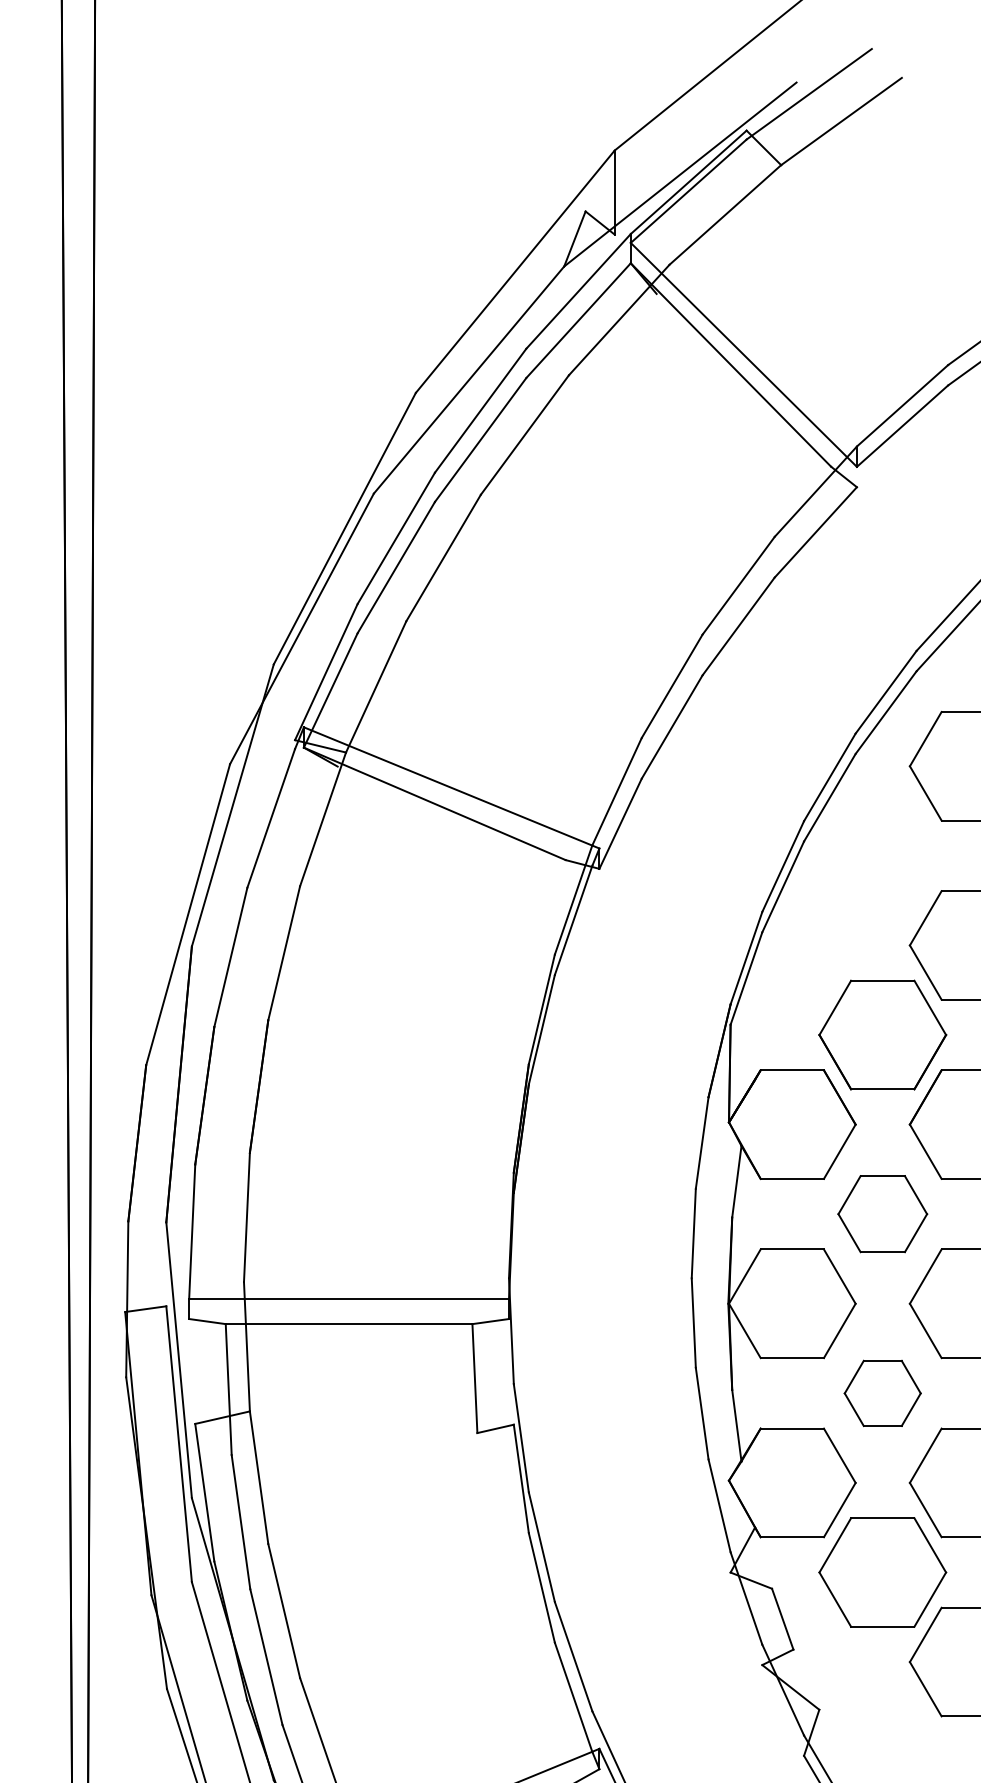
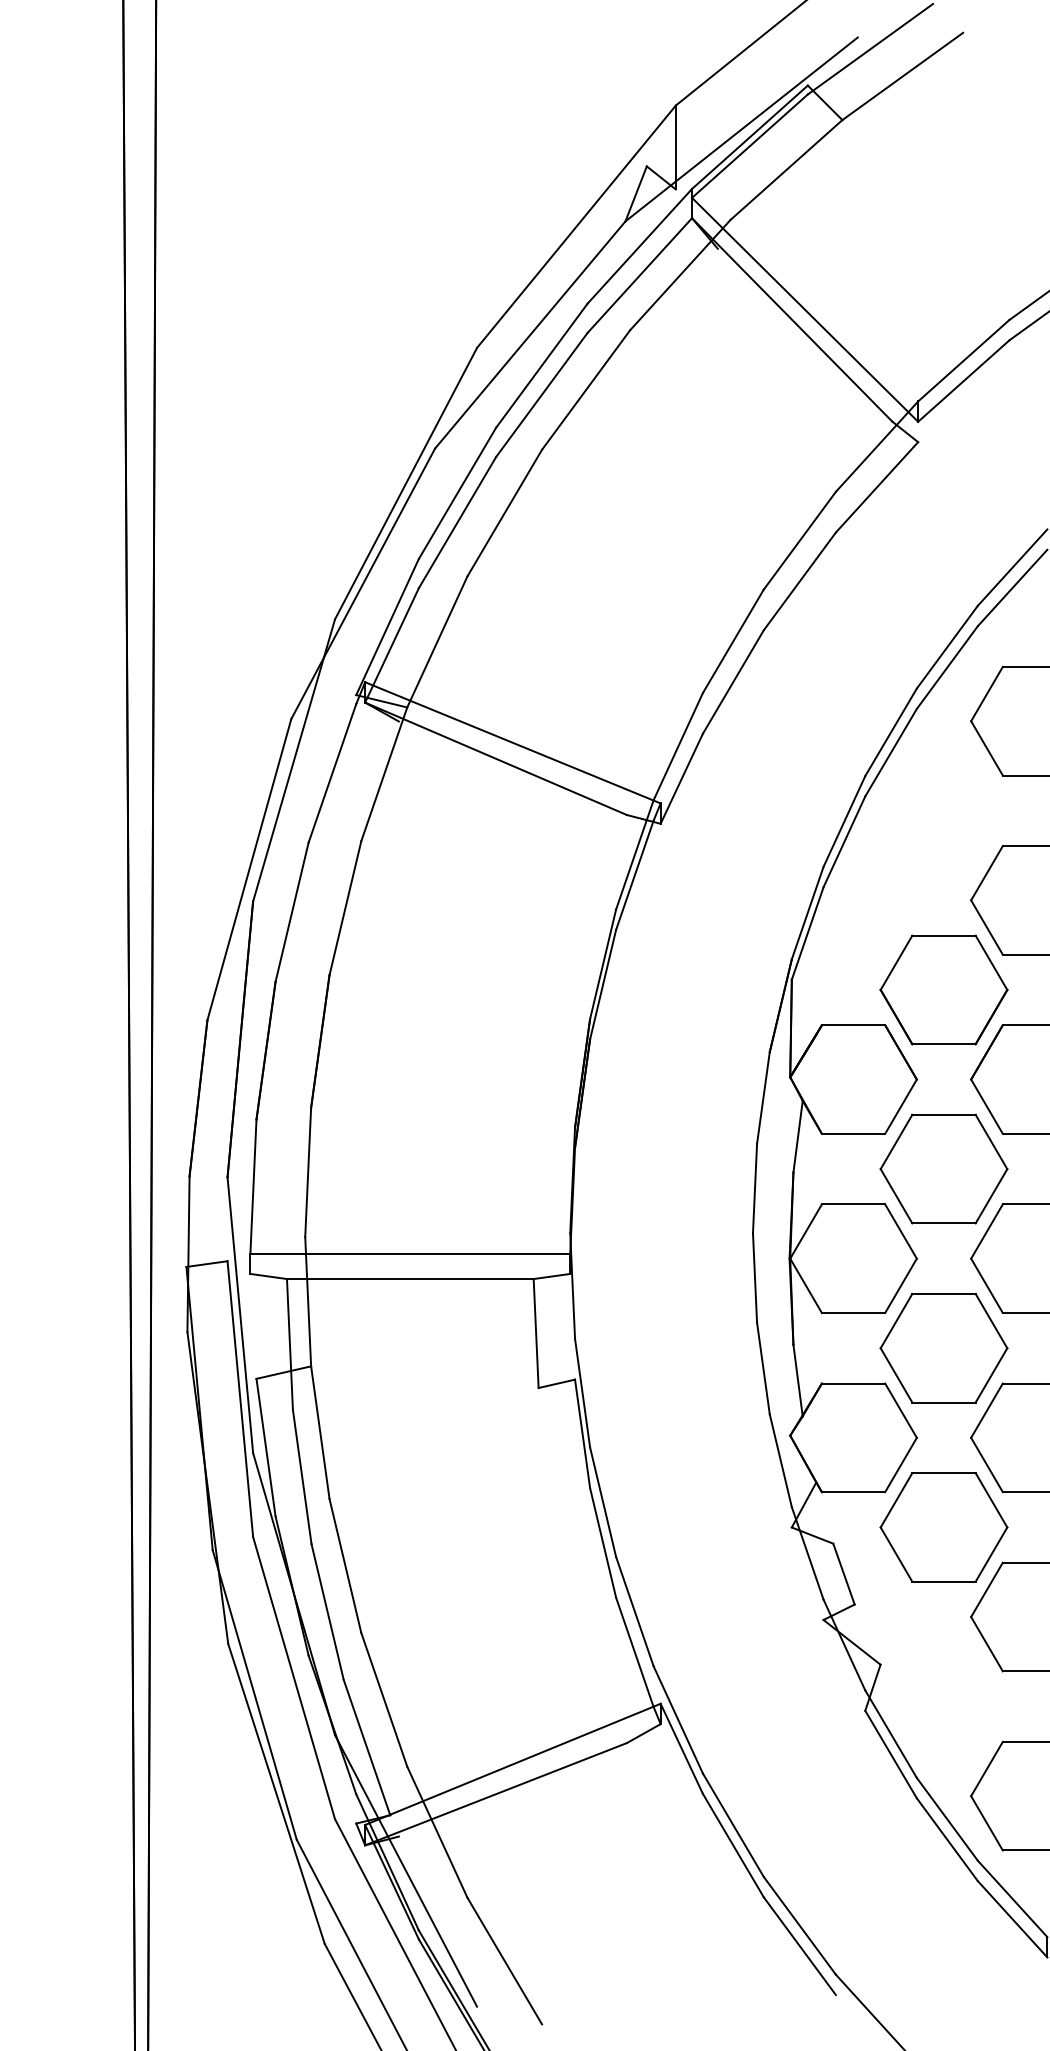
part: (882, 1213) -> (943, 1168), size x1.43
part: (882, 1393) -> (943, 1348), size x1.67

